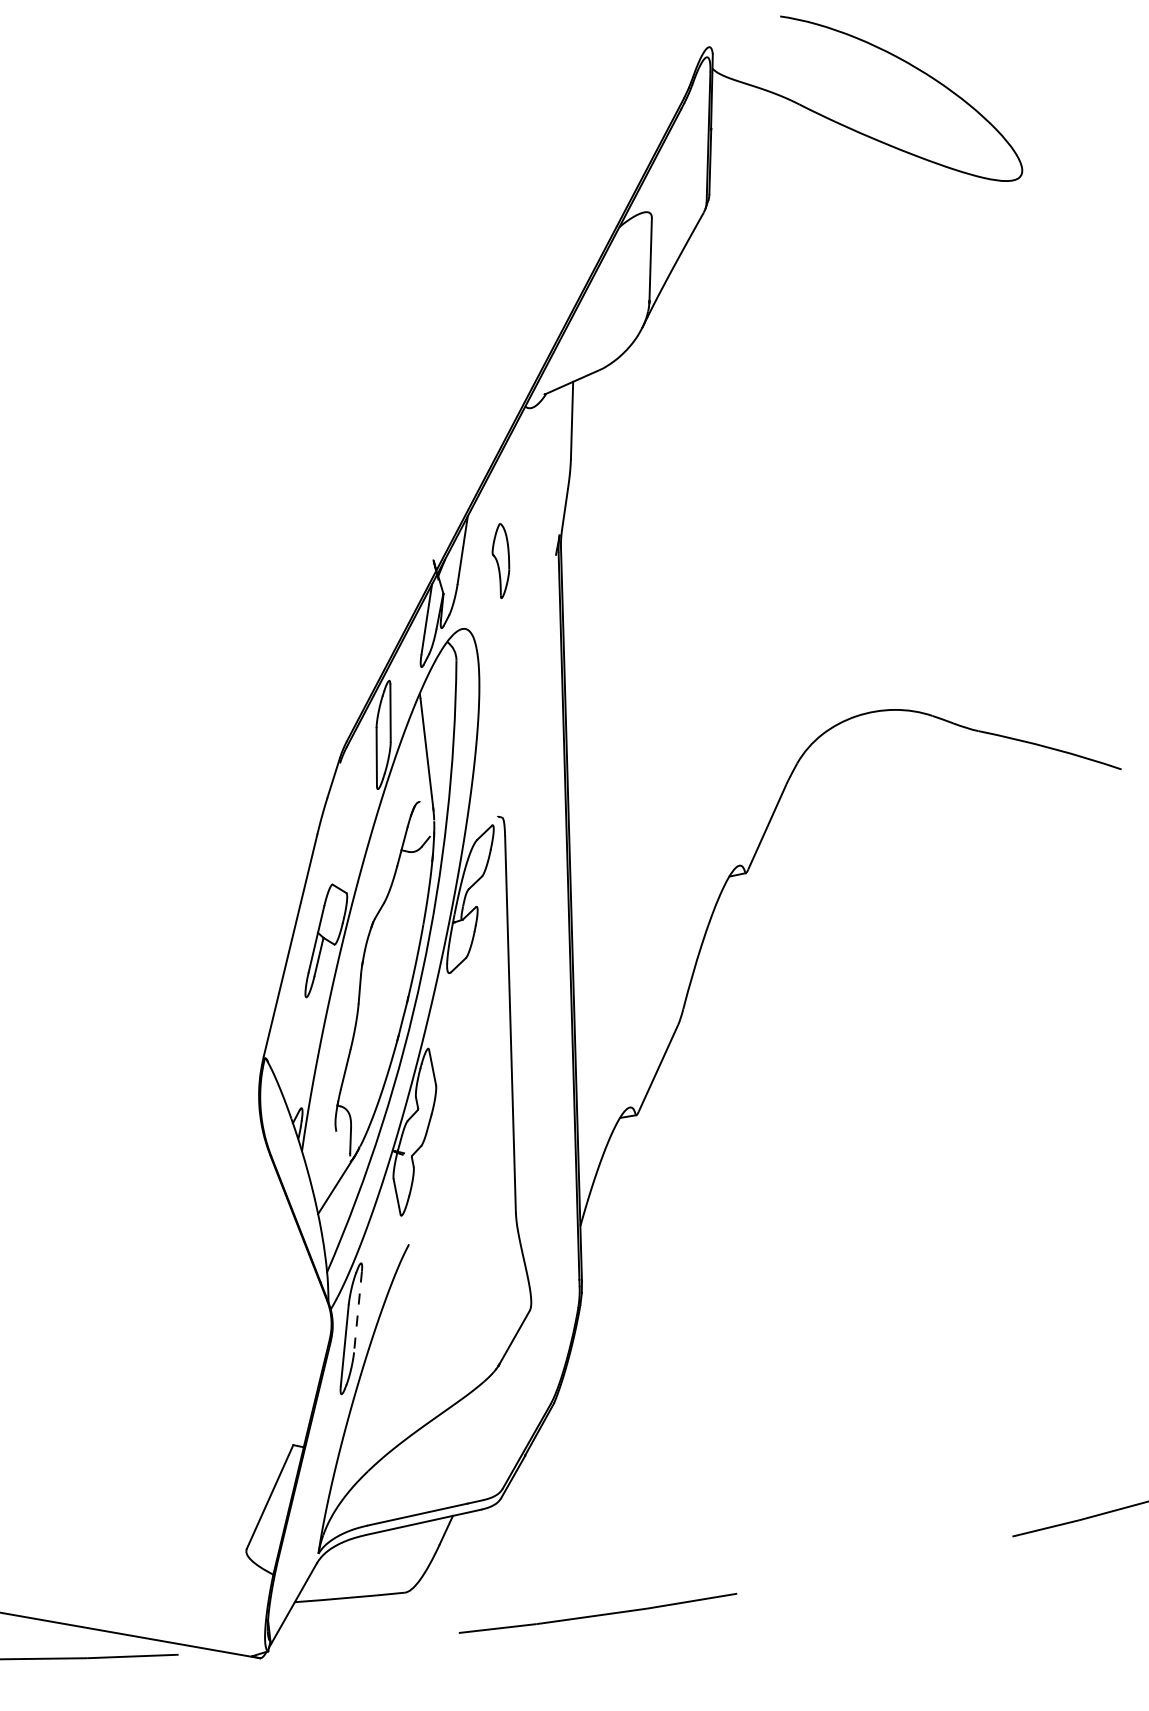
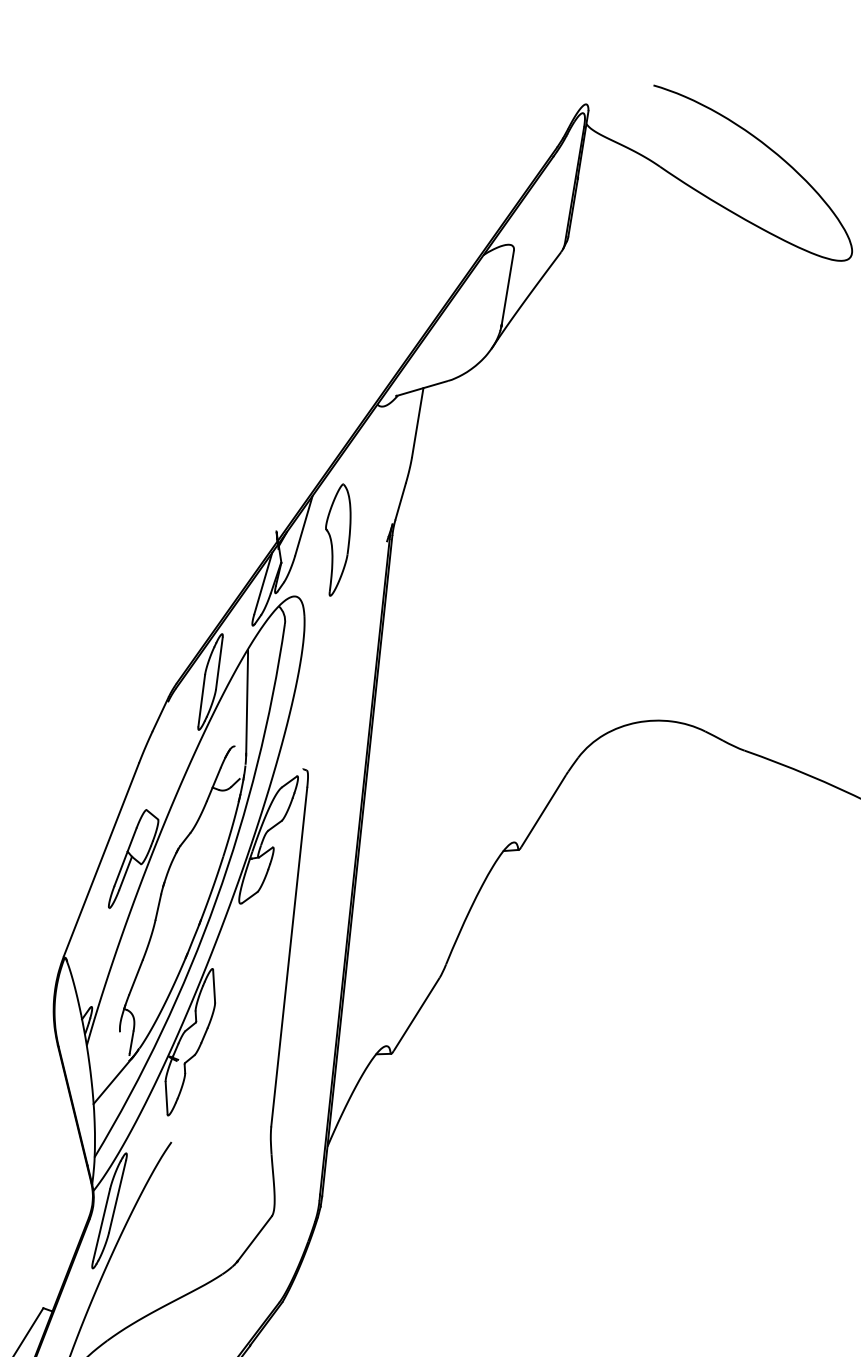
part: (500, 560) -> (336, 539), size x1.67
line: (358, 1311) -> (118, 1196), dashed -> solid

